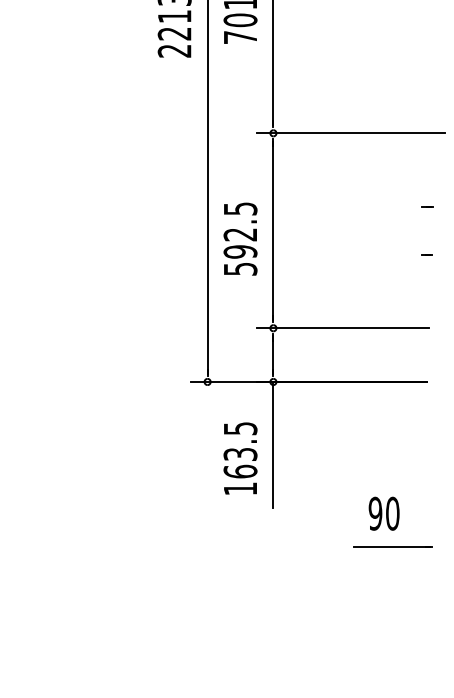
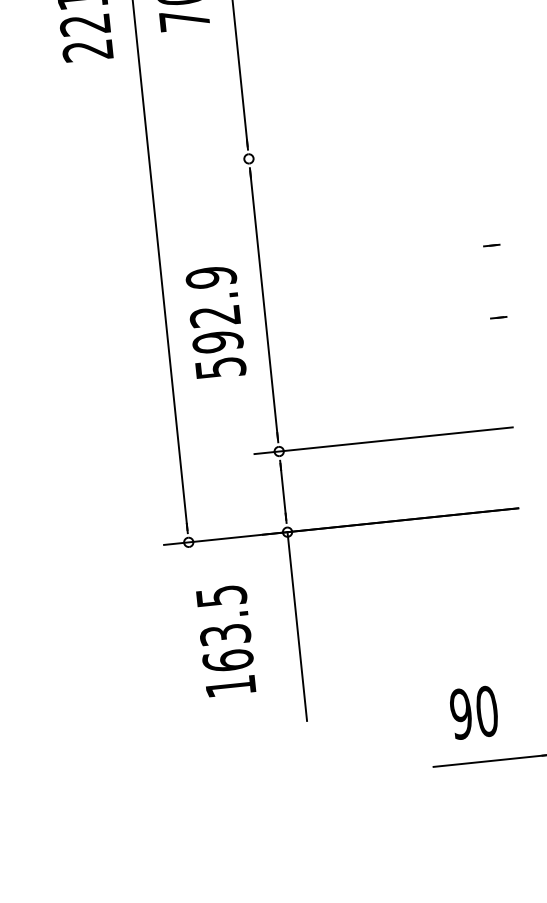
line: (350, 133) -> (364, 147), removed
text: (240, 208) -> (211, 276), 592.5 -> 592.9
text: (240, 458) -> (226, 640), moved

